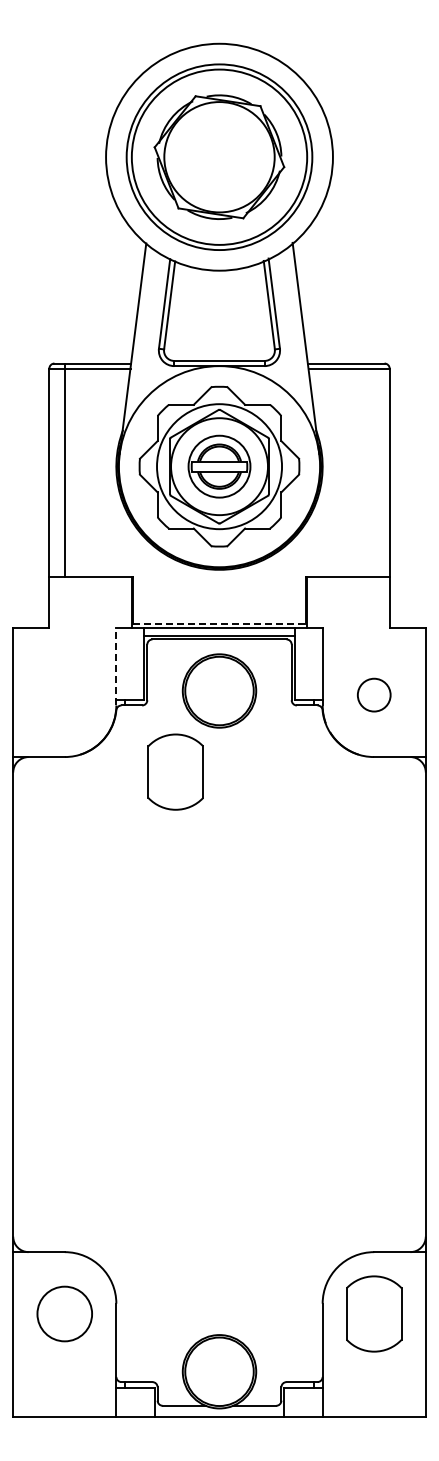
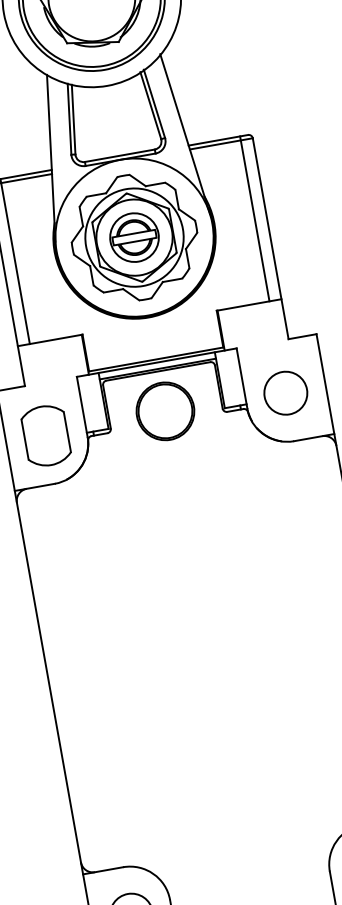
line: (374, 469) -> (254, 218), added
line: (219, 623) -> (156, 359), dashed -> solid
line: (116, 666) -> (82, 406), dashed -> solid
circle: (373, 694) -> (285, 392), size x1.67
part: (175, 771) -> (45, 435), moved

